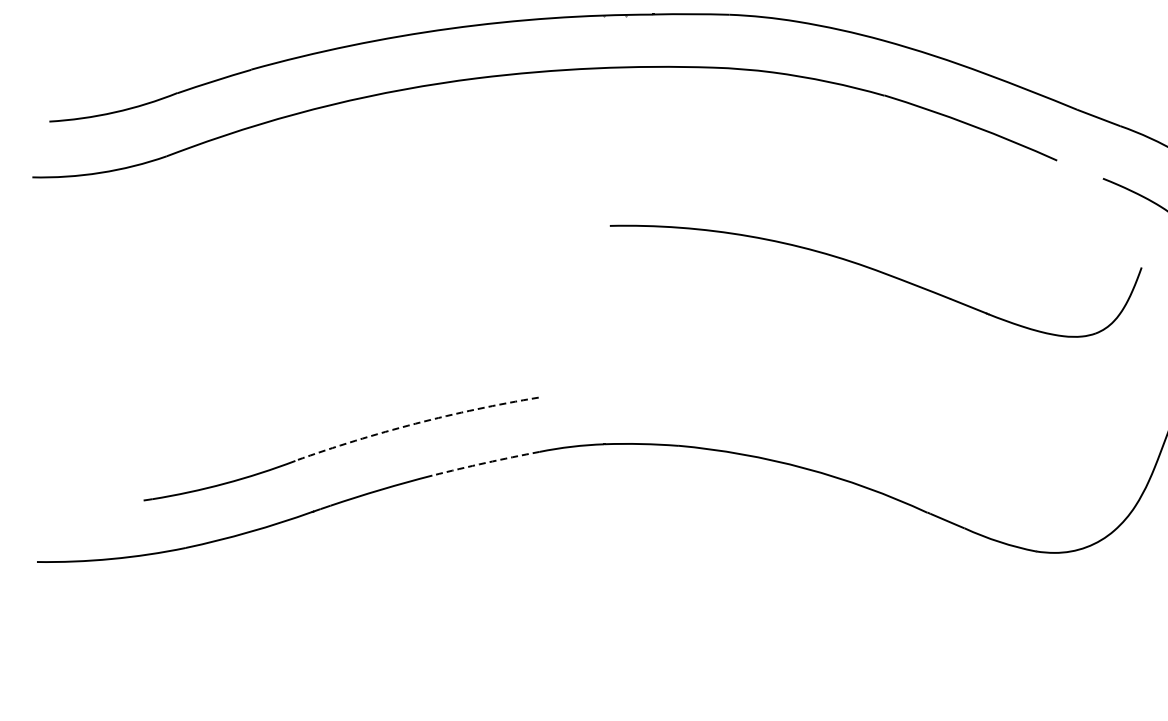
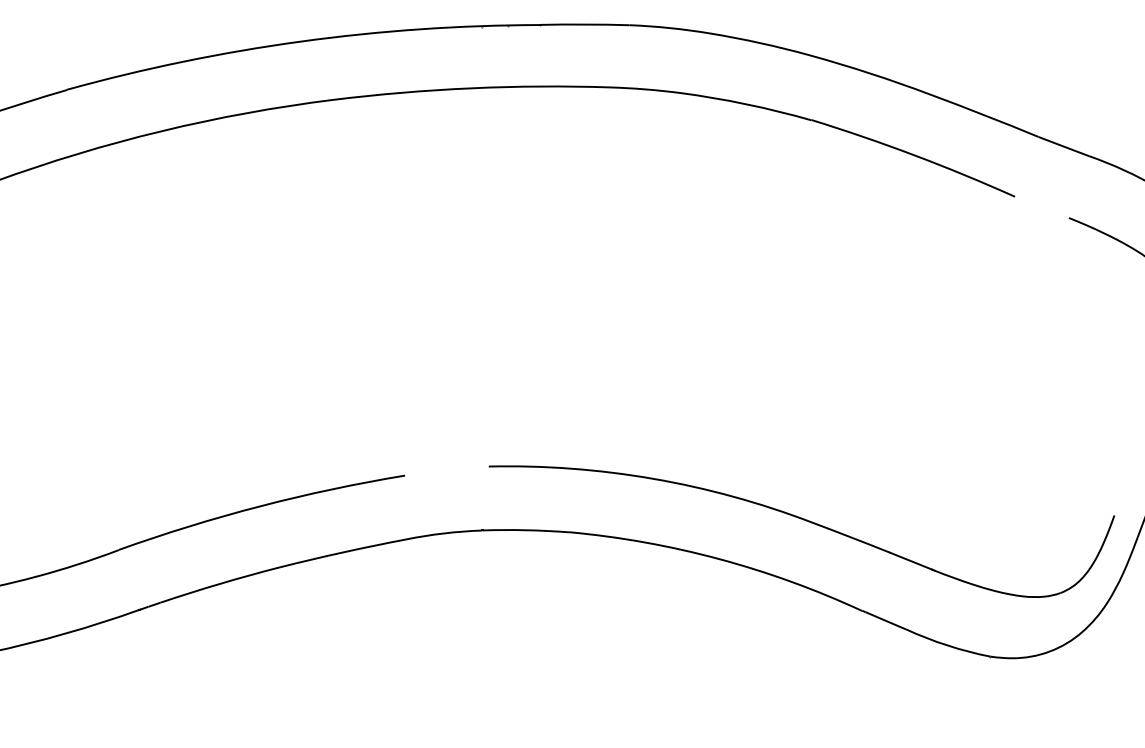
part: (878, 272) -> (804, 521), moved
arc: (415, 423) -> (260, 506), dashed -> solid
arc: (485, 462) -> (342, 551), dashed -> solid

